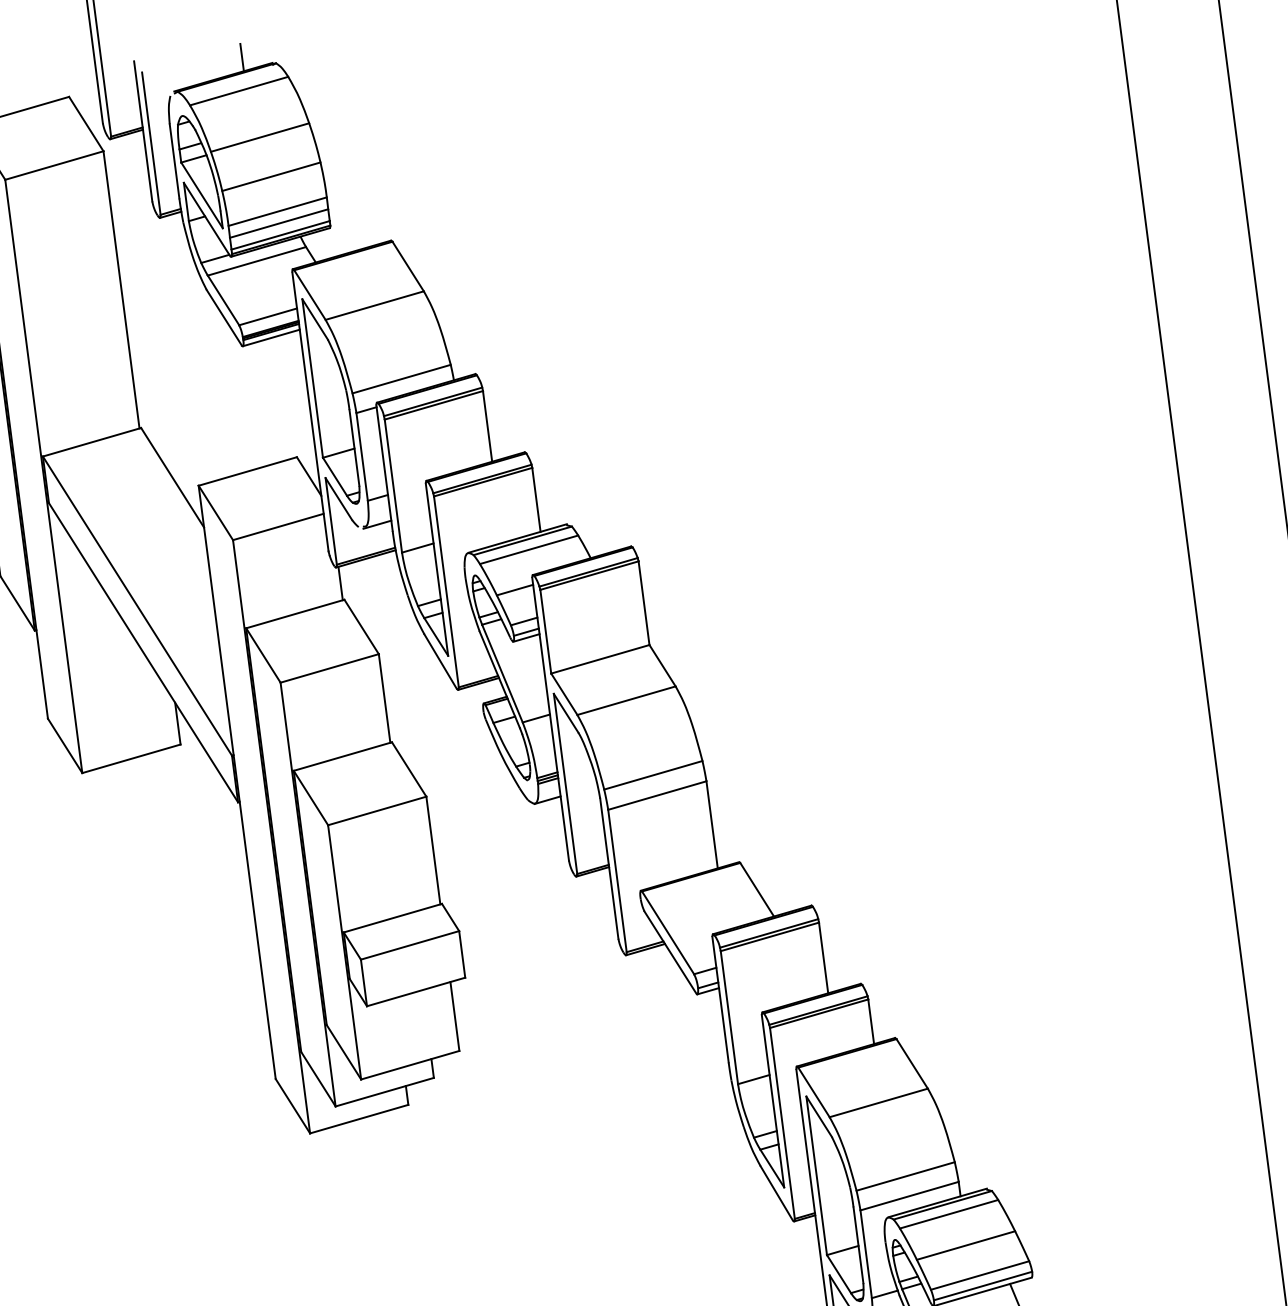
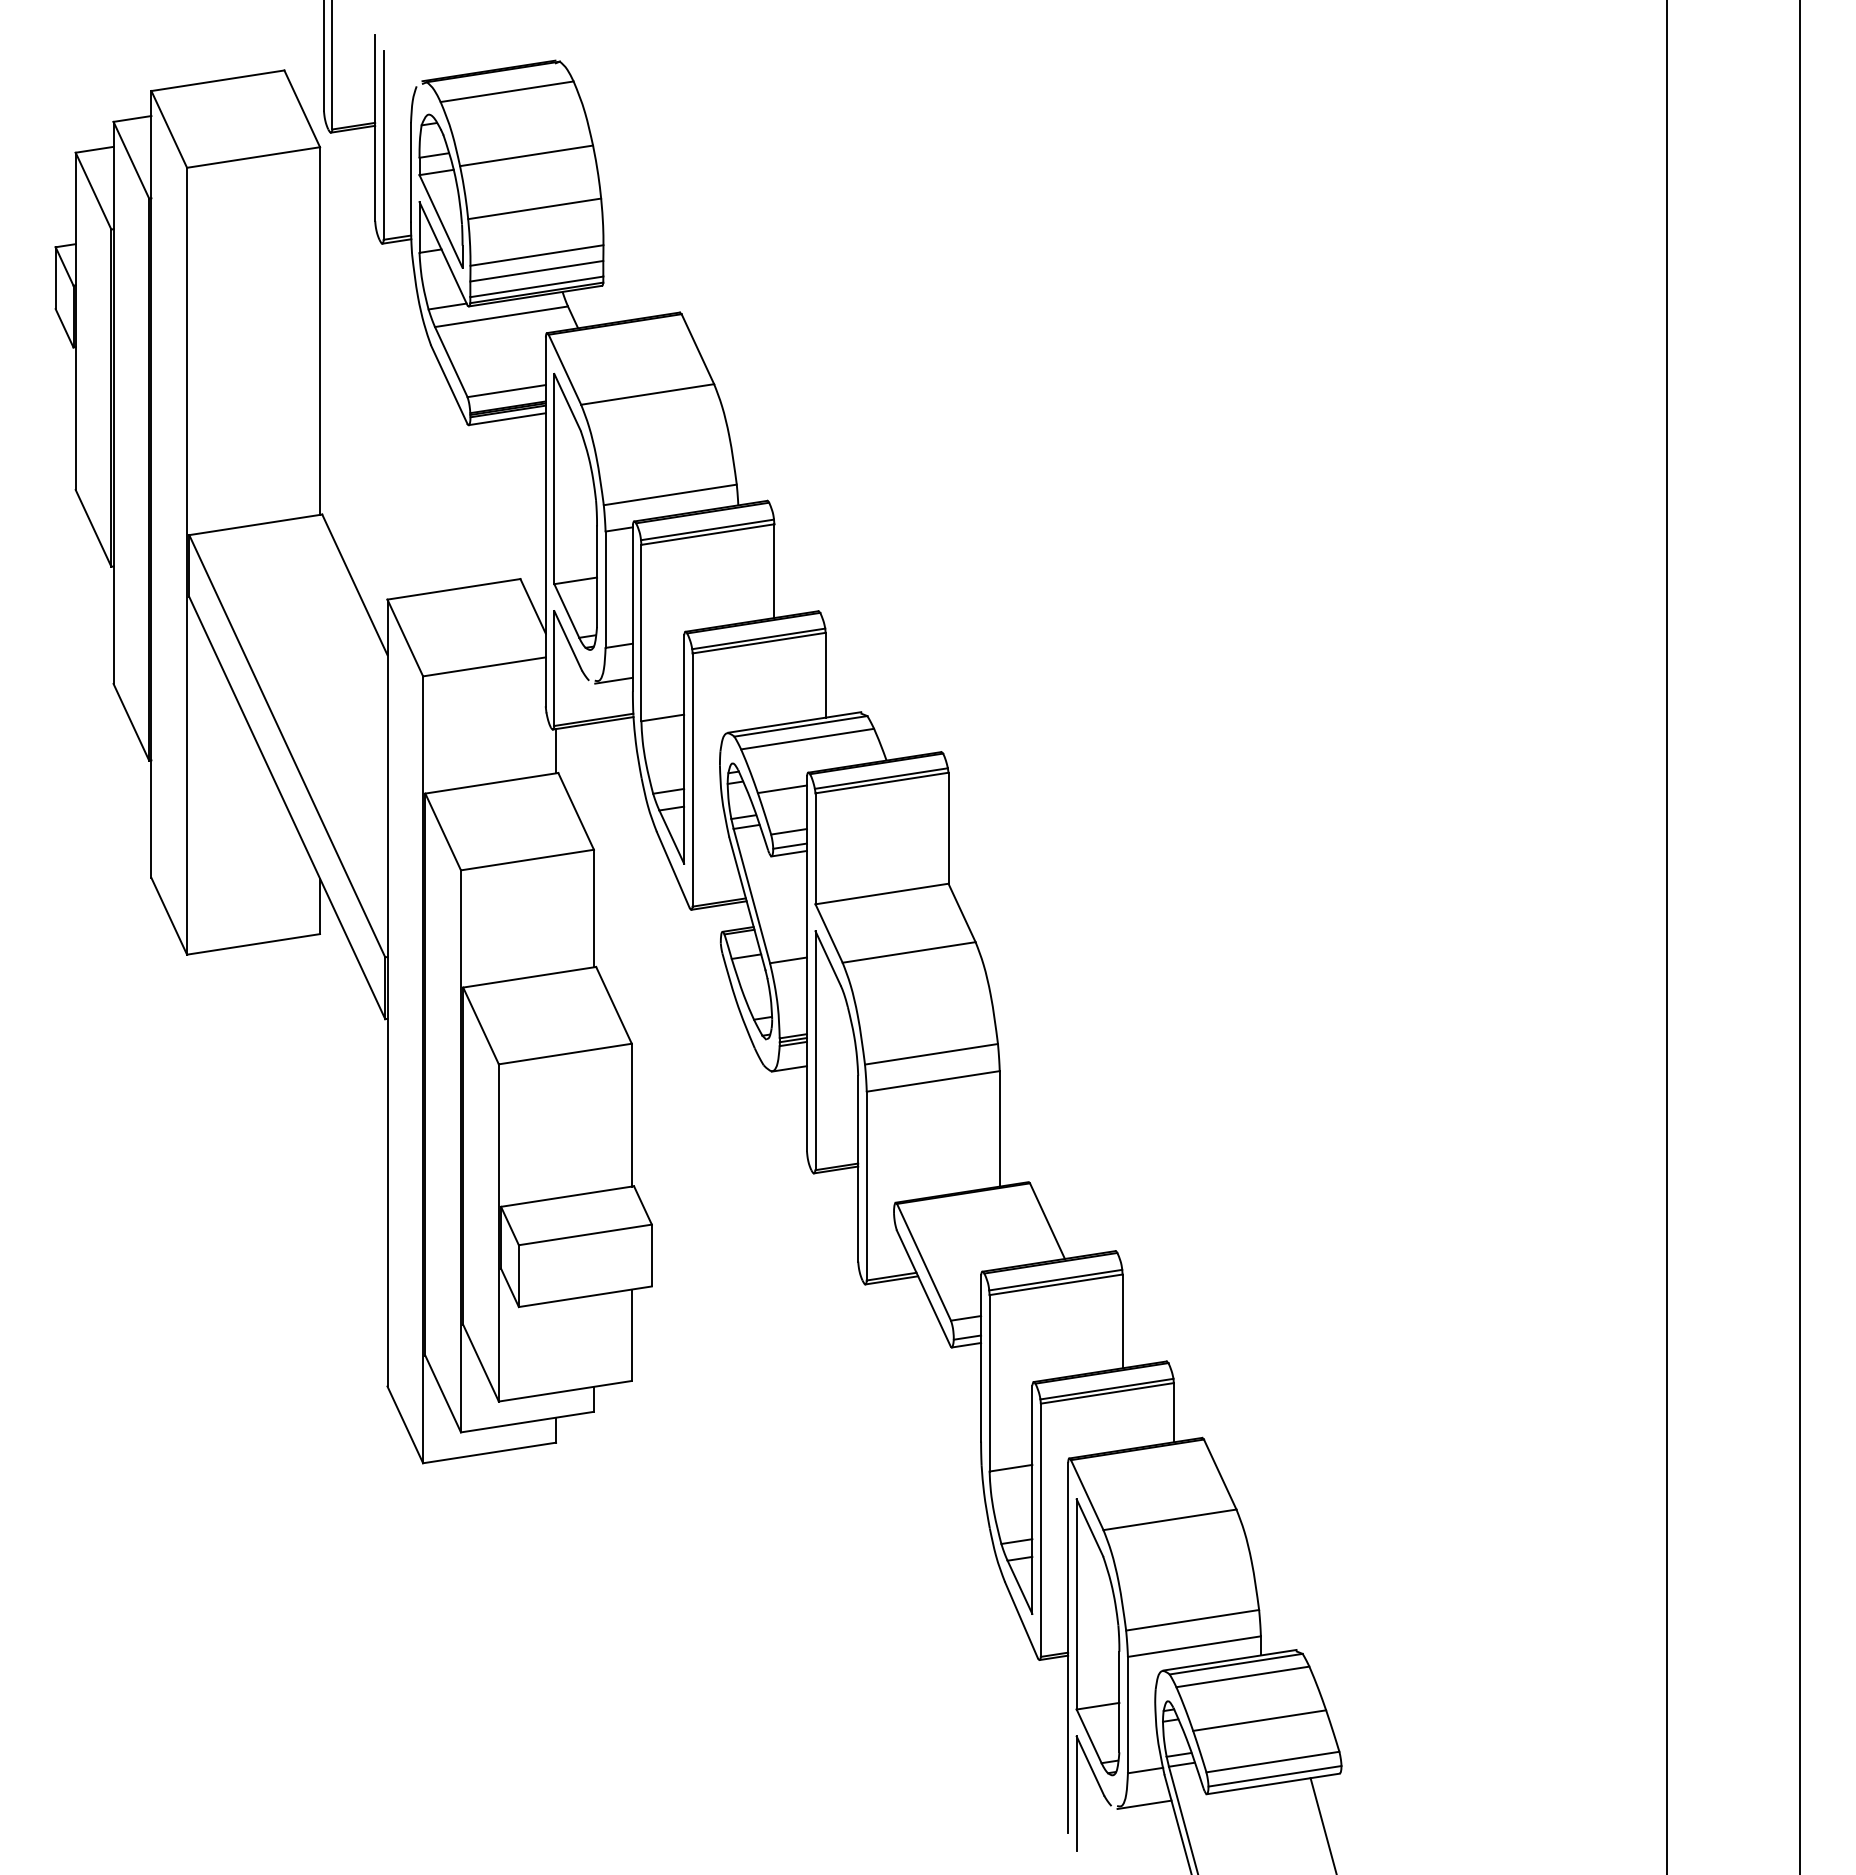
line: (241, 57) -> (516, 48), removed

